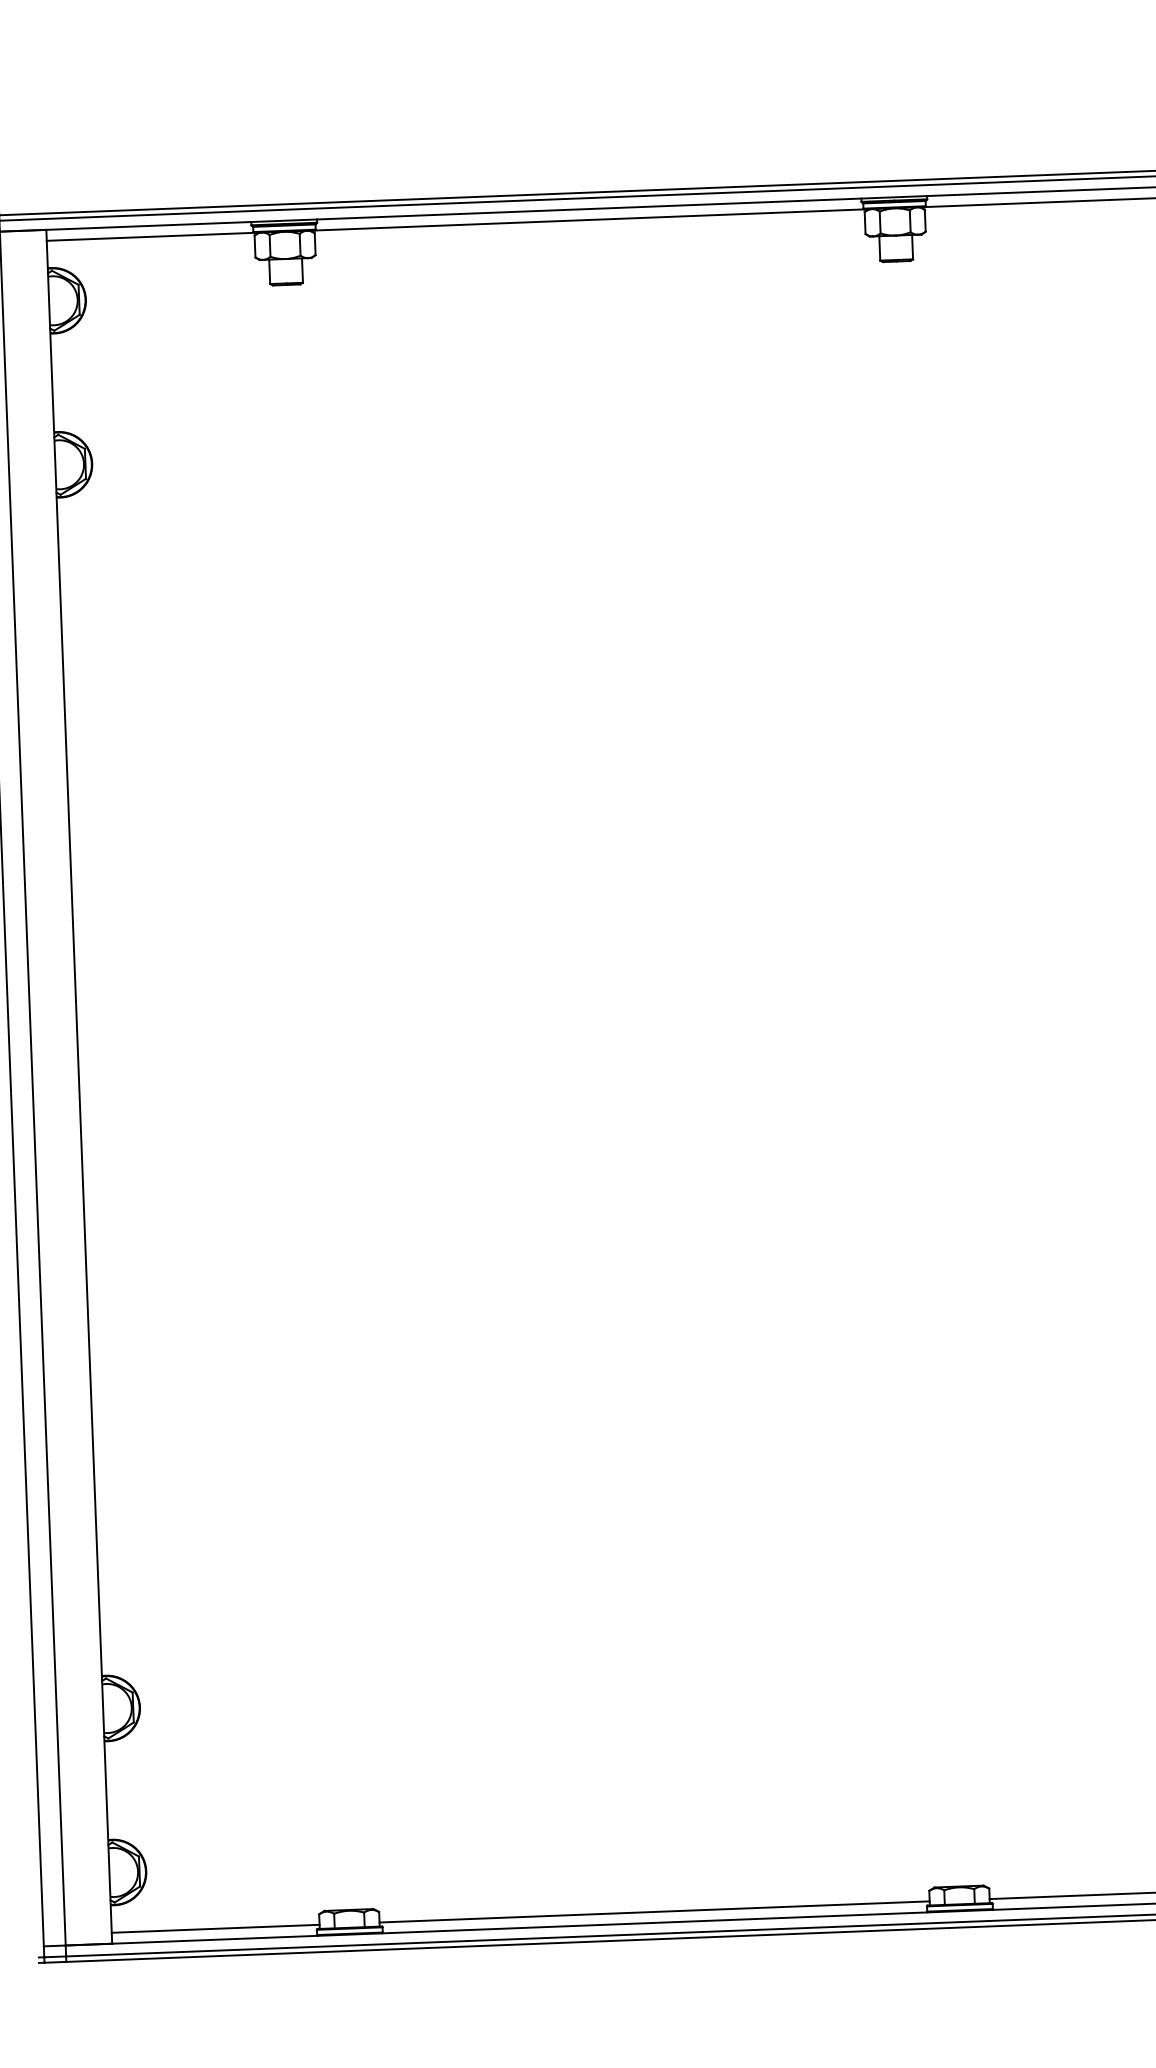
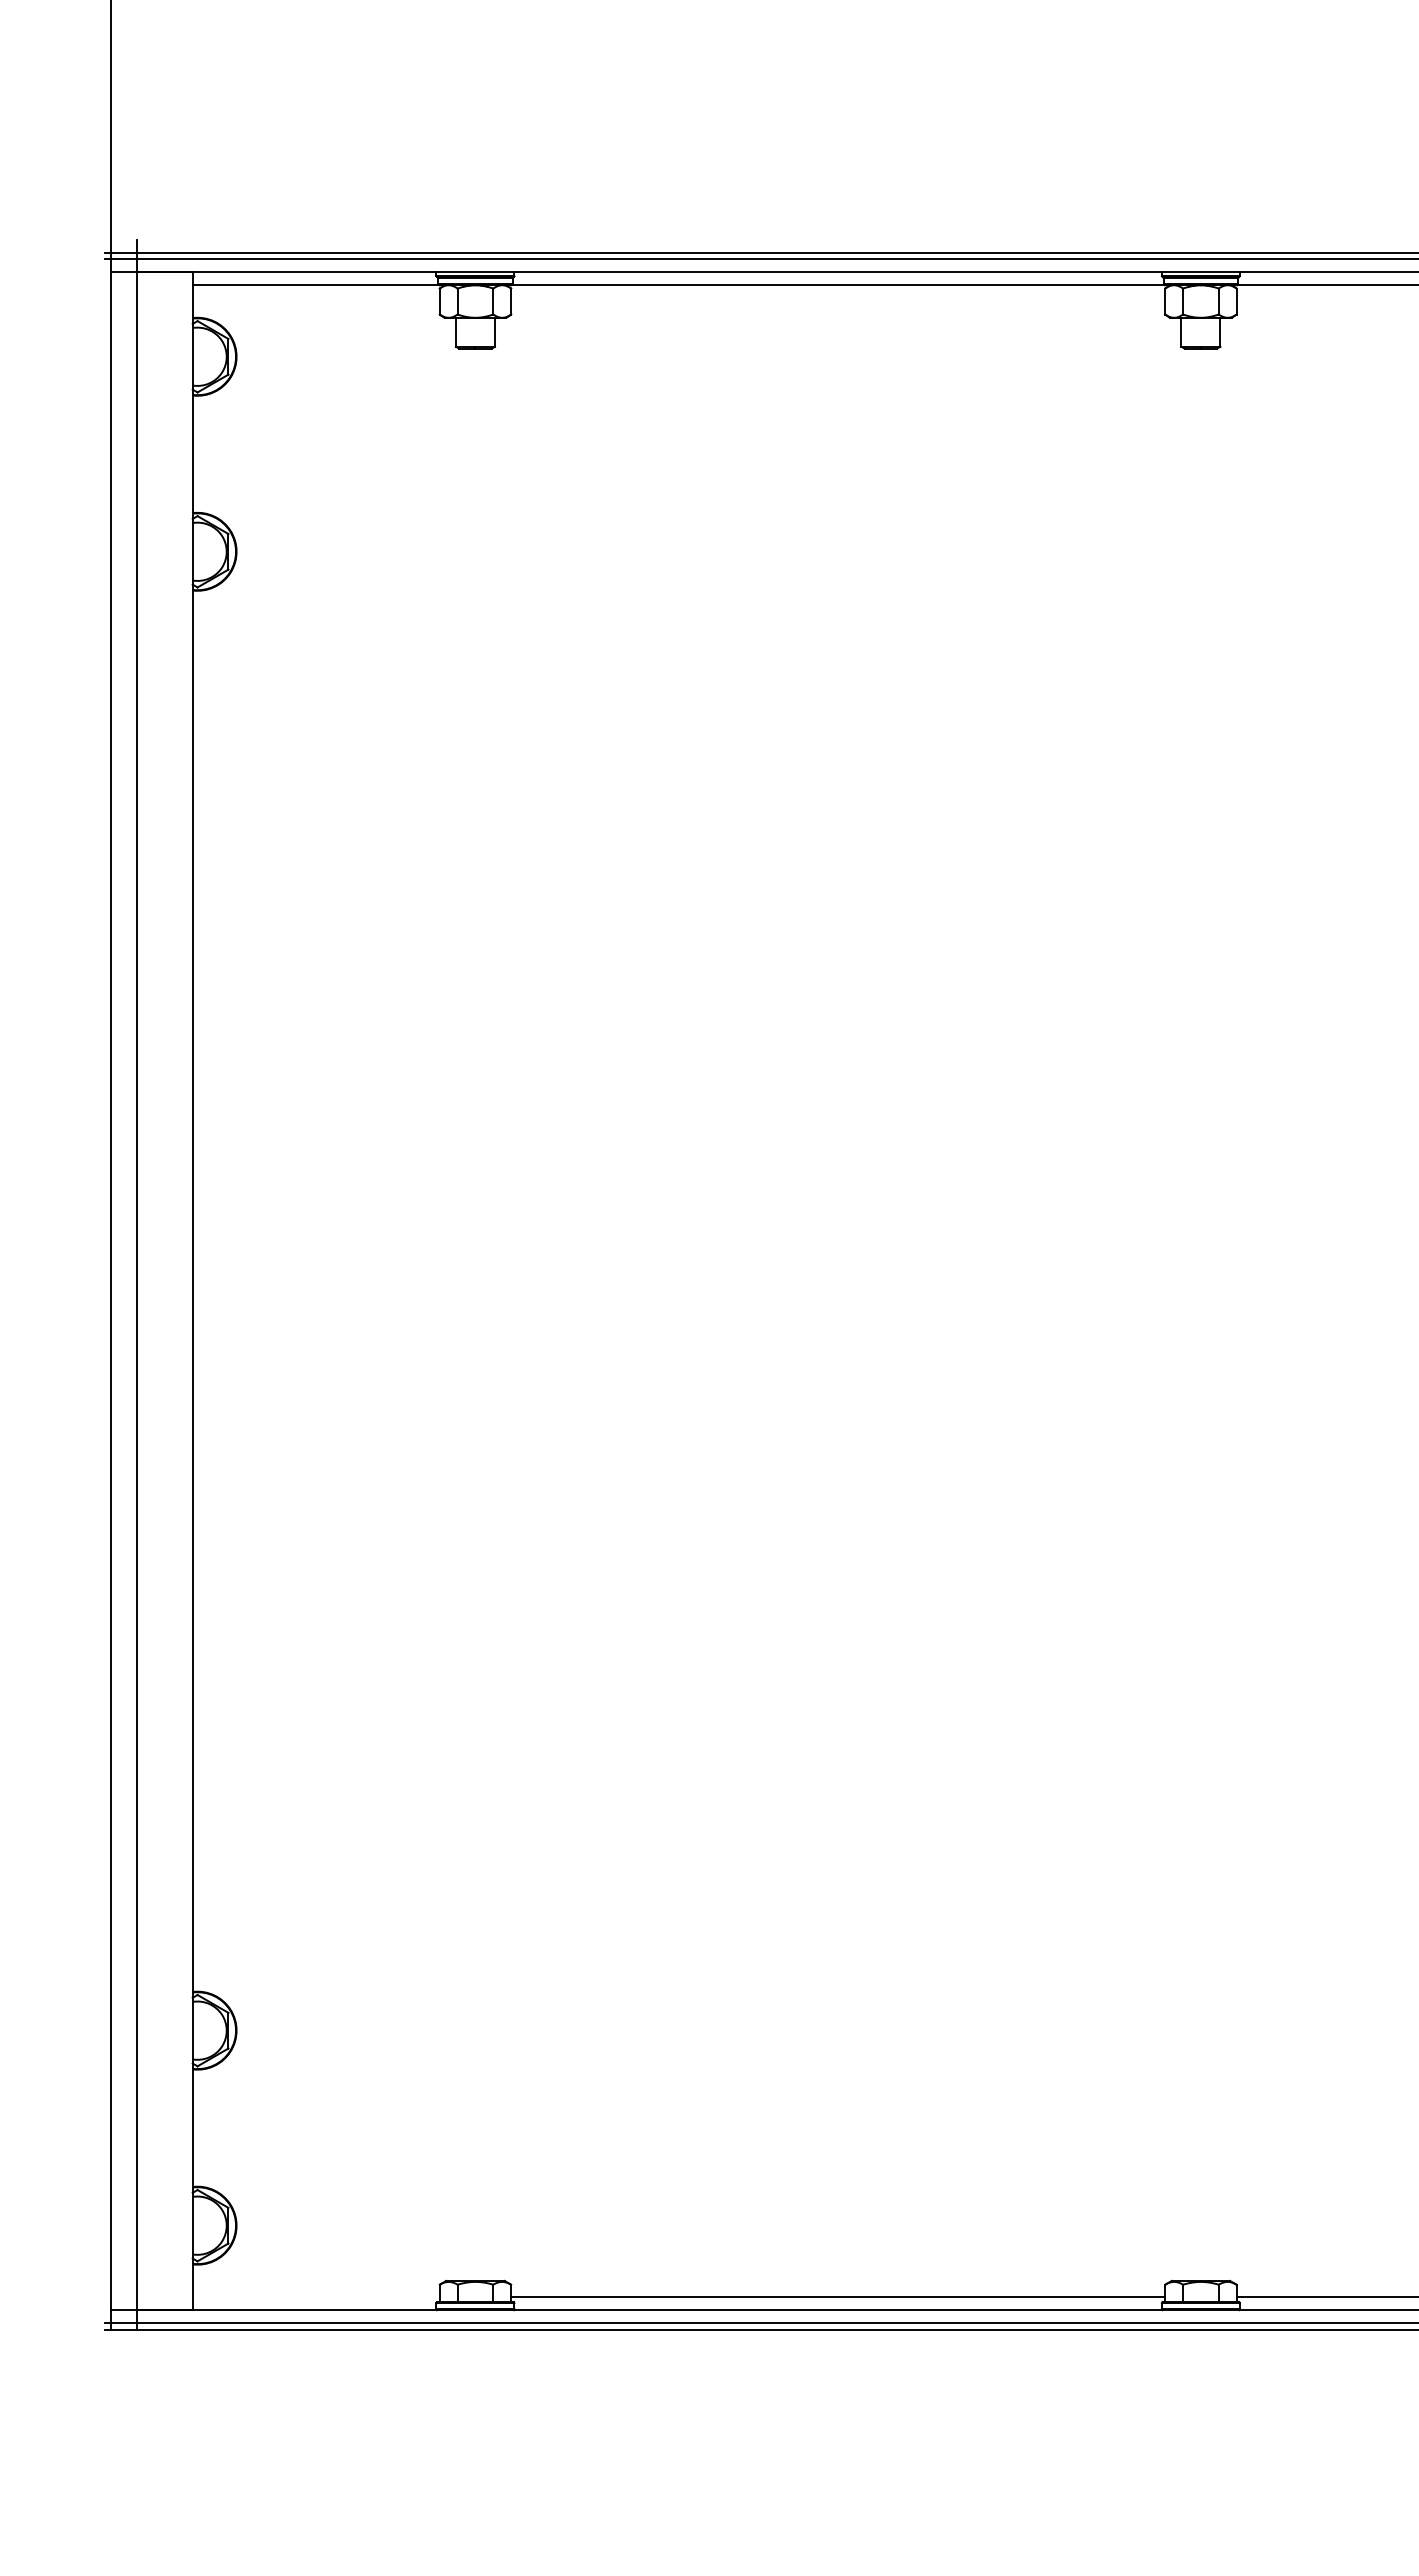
line: (215, 1929) -> (315, 2297), removed

